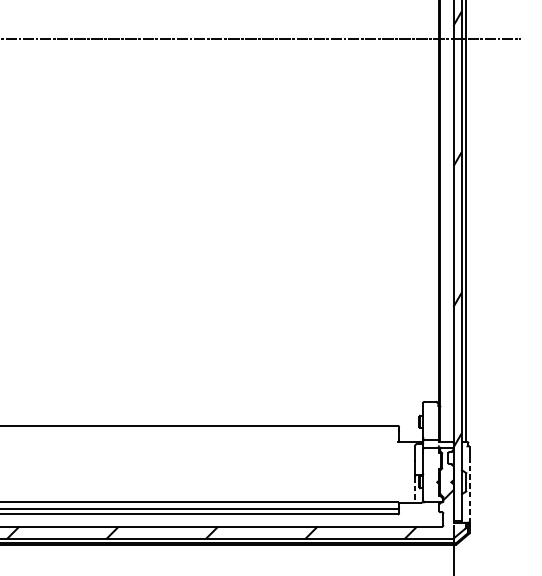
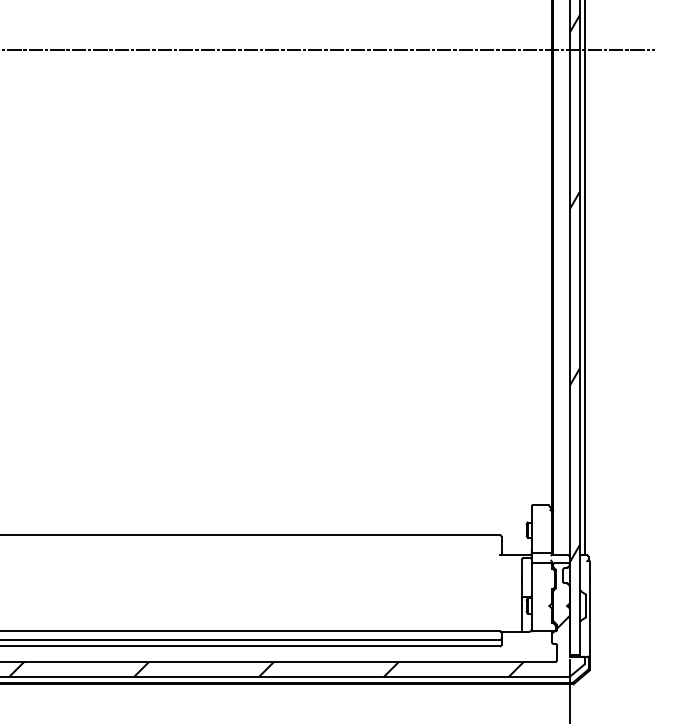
line: (415, 490) -> (521, 616), dashed -> solid
line: (470, 492) -> (590, 619), dashed -> solid

